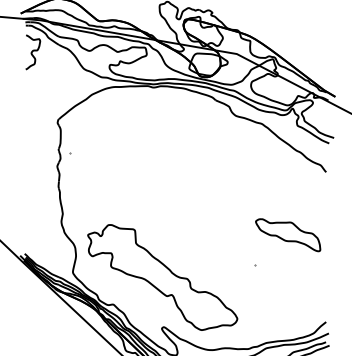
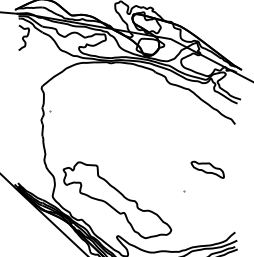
part: (287, 234) -> (207, 169), size x0.7

